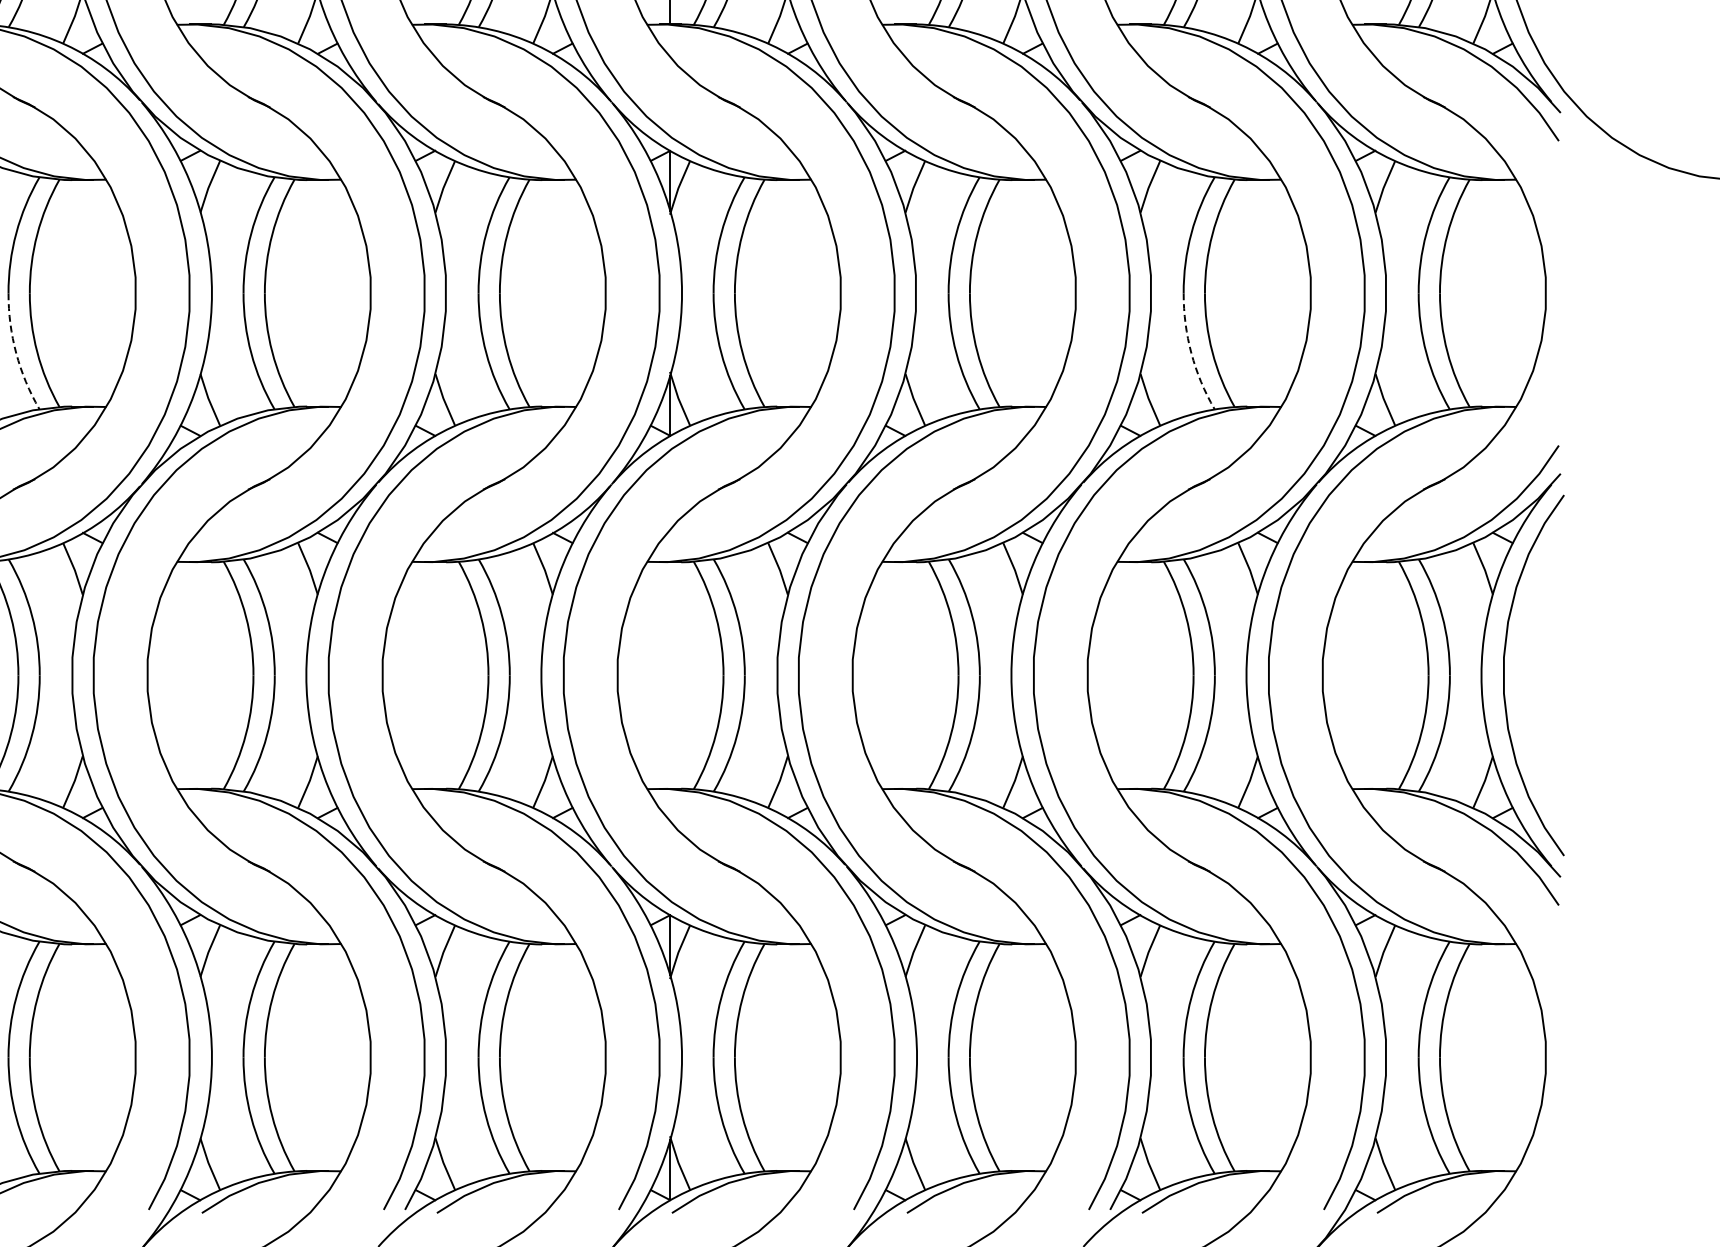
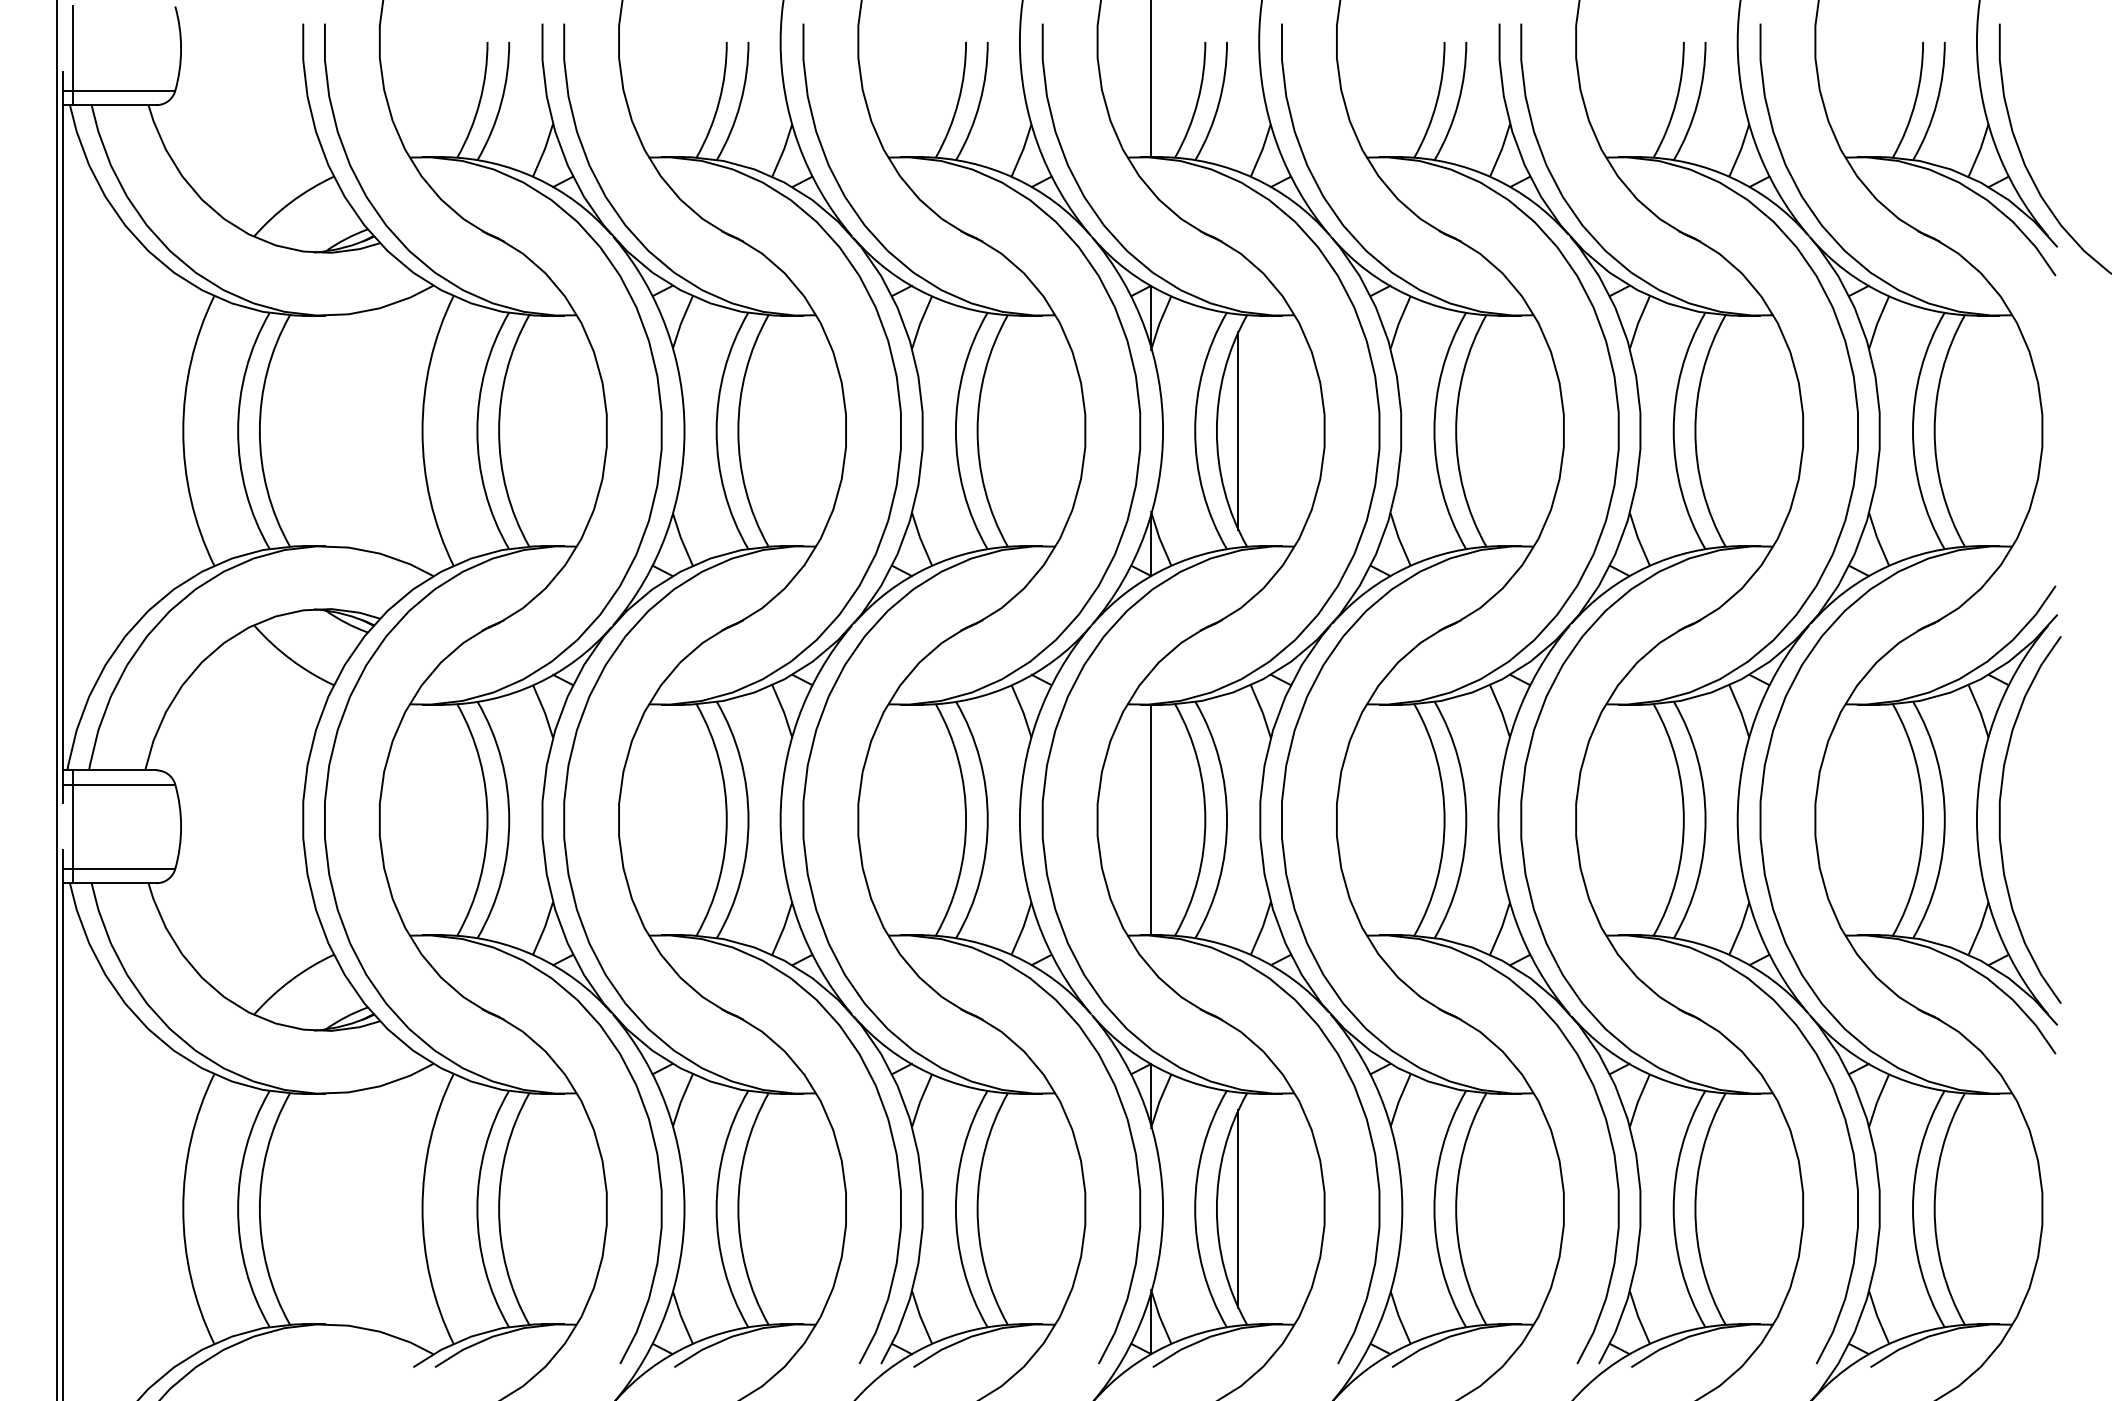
line: (756, 292) -> (1238, 430), added
arc: (16, 353) -> (485, 492), dashed -> solid
arc: (1191, 353) -> (1681, 492), dashed -> solid
line: (669, 675) -> (1150, 819), added
line: (756, 1057) -> (1238, 1208), added

